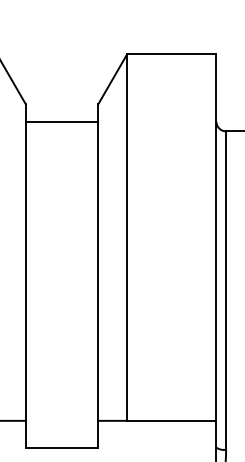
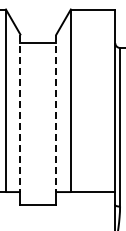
line: (26, 262) -> (20, 113), solid -> dashed
line: (98, 262) -> (56, 113), solid -> dashed

